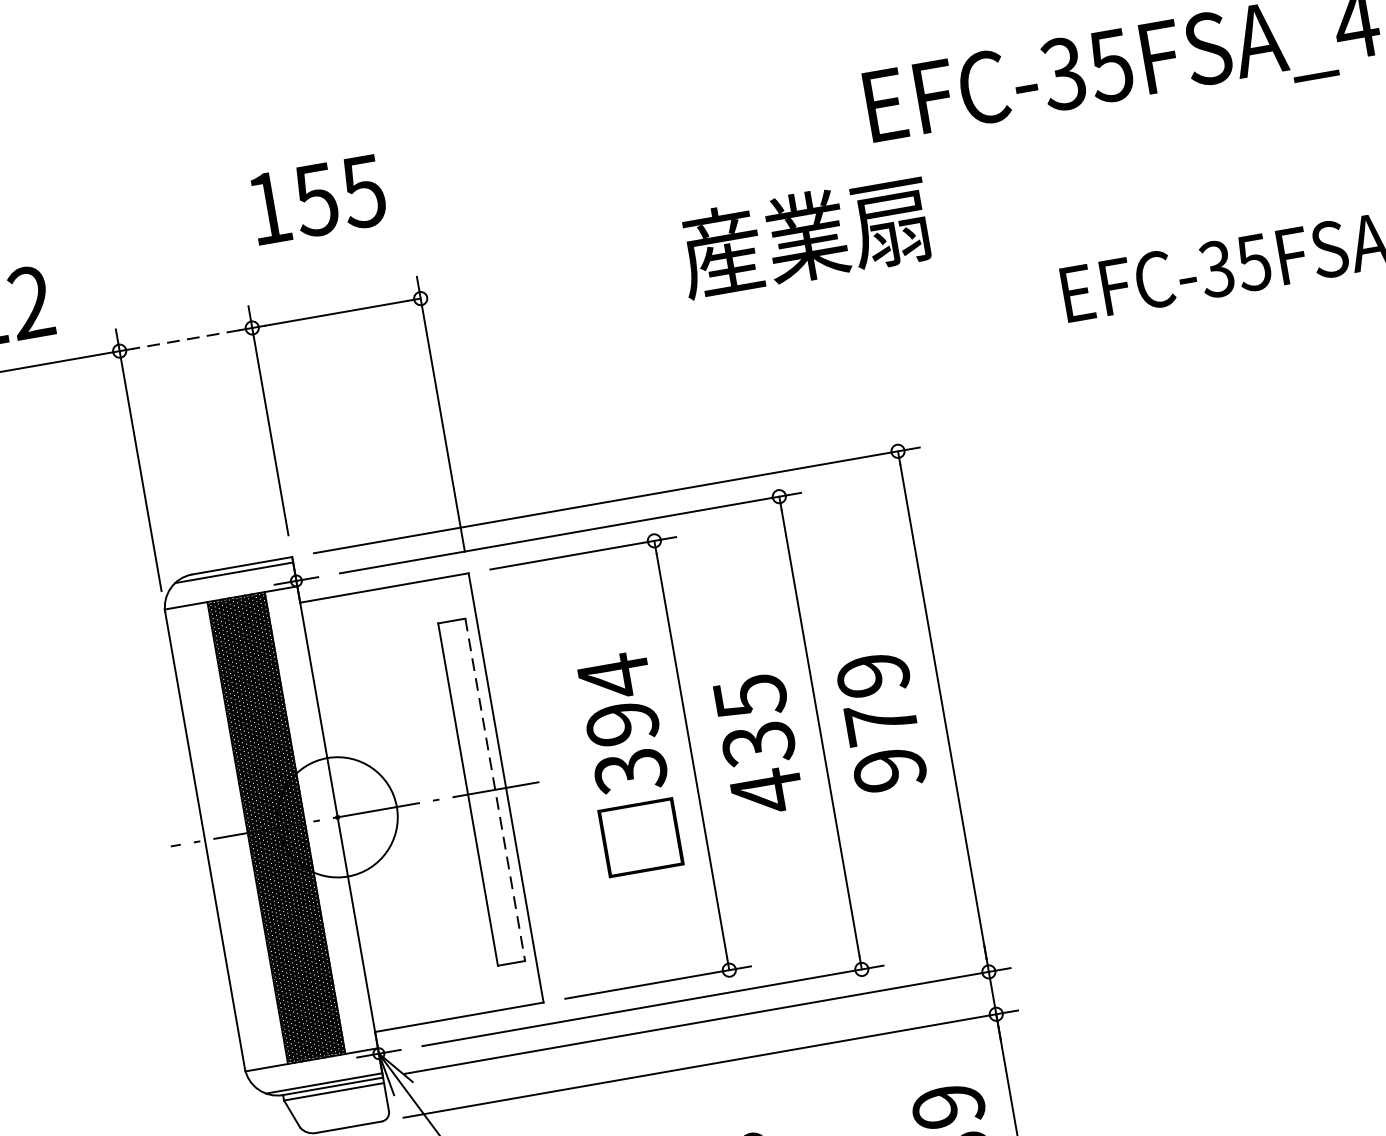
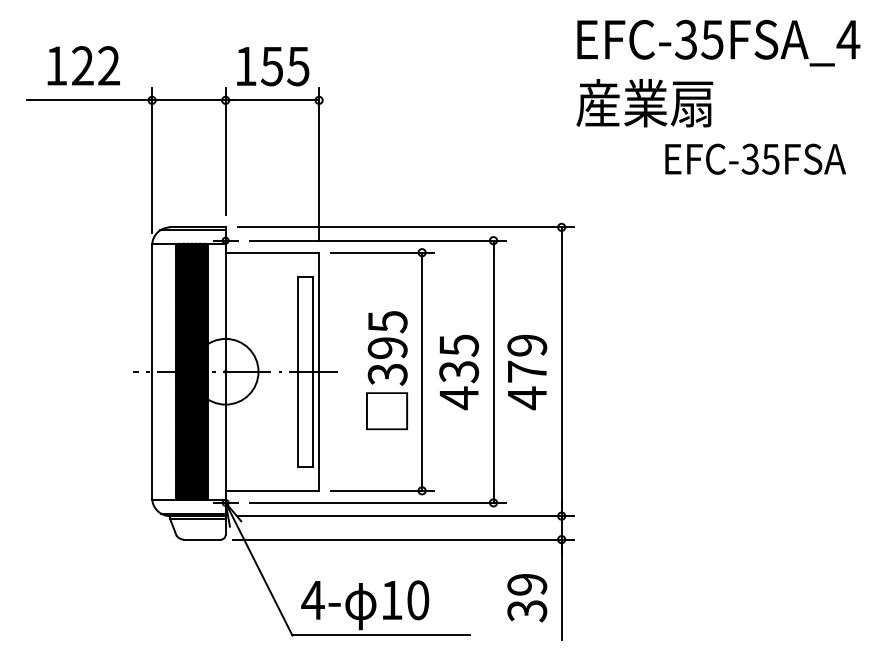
text: (318, 199) -> (273, 66), moved
text: (804, 237) -> (644, 103), moved
line: (185, 339) -> (188, 100), dashed -> solid
text: (613, 675) -> (387, 321), 394 -> 395
text: (890, 770) -> (527, 398), 979 -> 479
line: (495, 789) -> (313, 371), dashed -> solid

